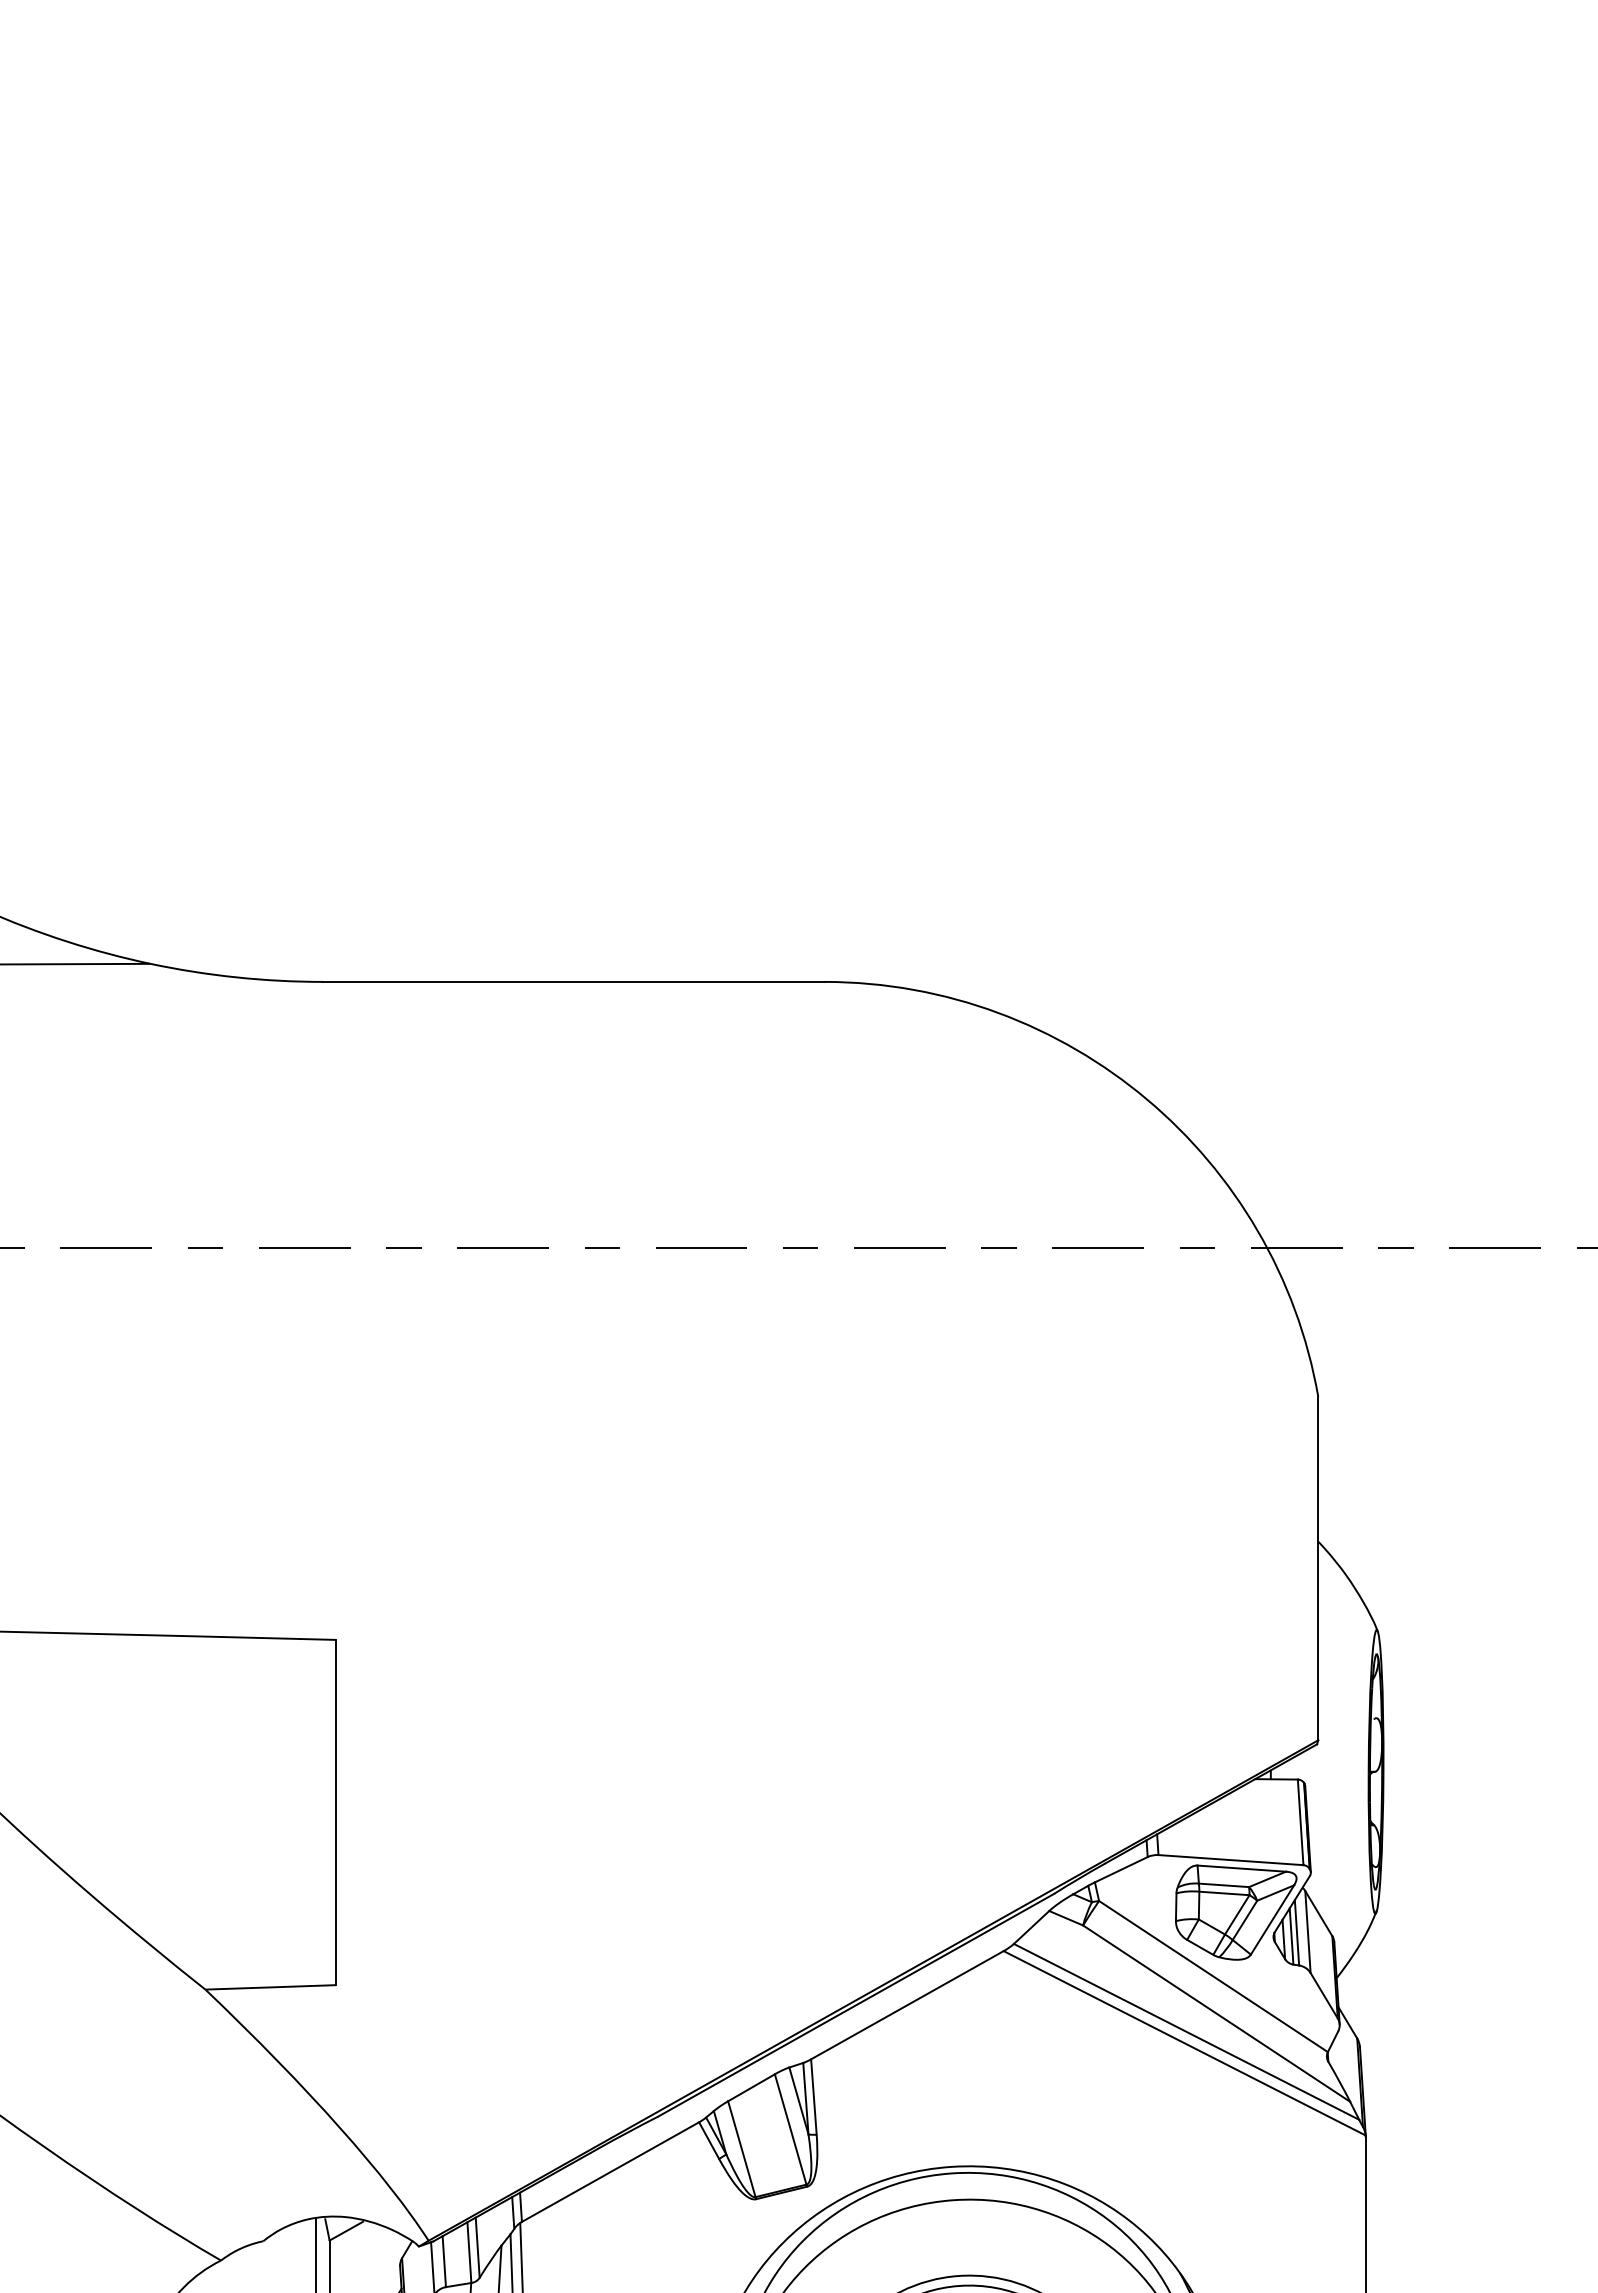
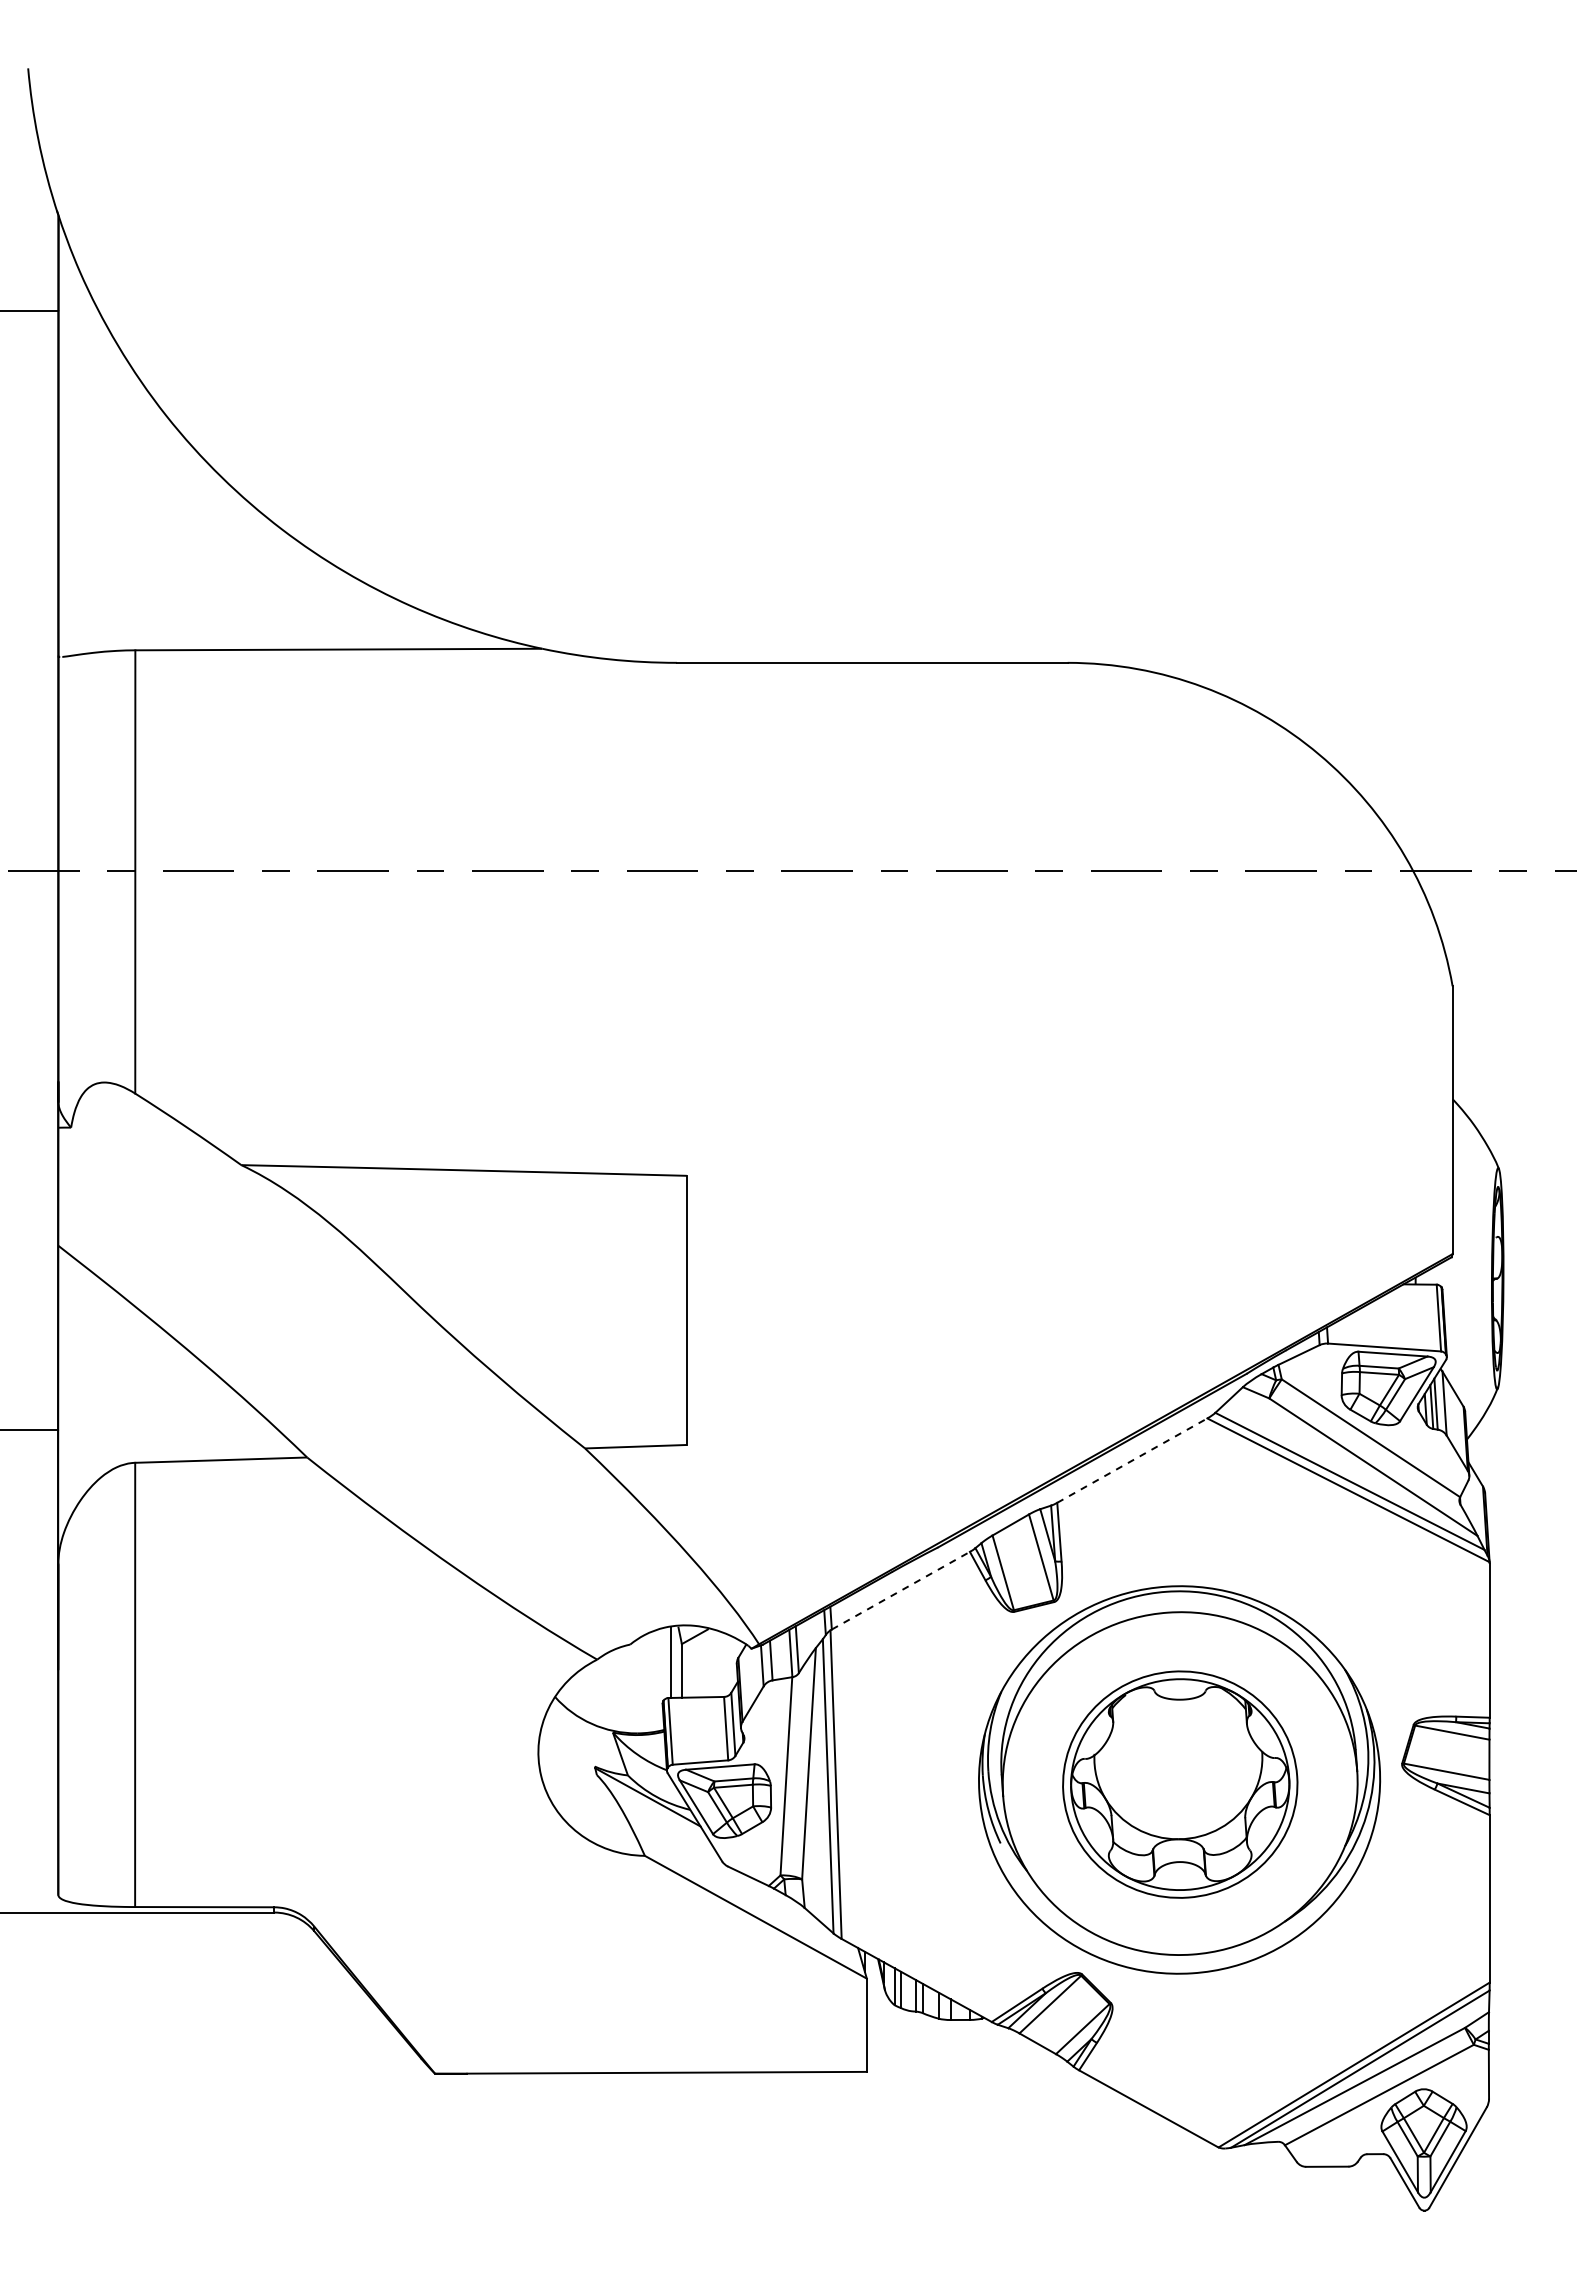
line: (907, 2005) -> (1132, 1460), solid -> dashed
line: (611, 2171) -> (901, 1590), solid -> dashed

